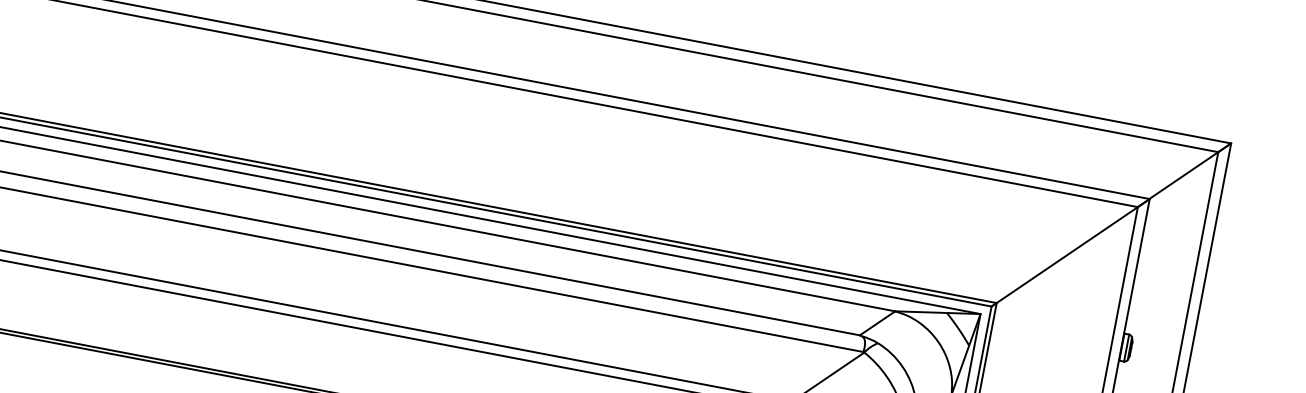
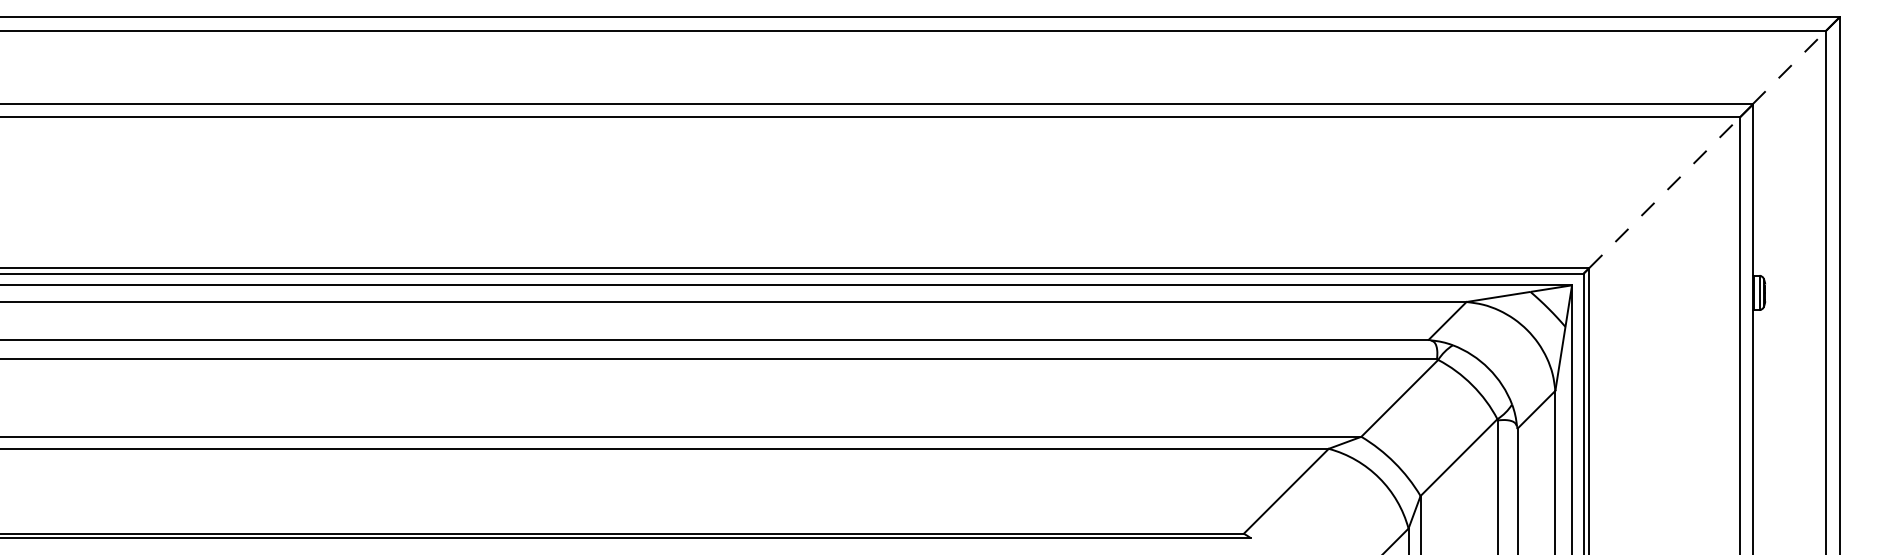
line: (1183, 175) -> (1789, 67), solid -> dashed
line: (1067, 255) -> (1664, 192), solid -> dashed

